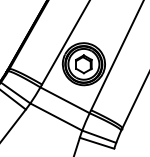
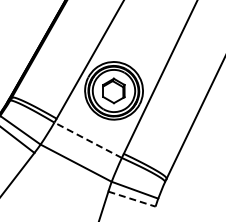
line: (64, 100) -> (87, 140), solid -> dashed
line: (97, 143) -> (132, 199), solid -> dashed

